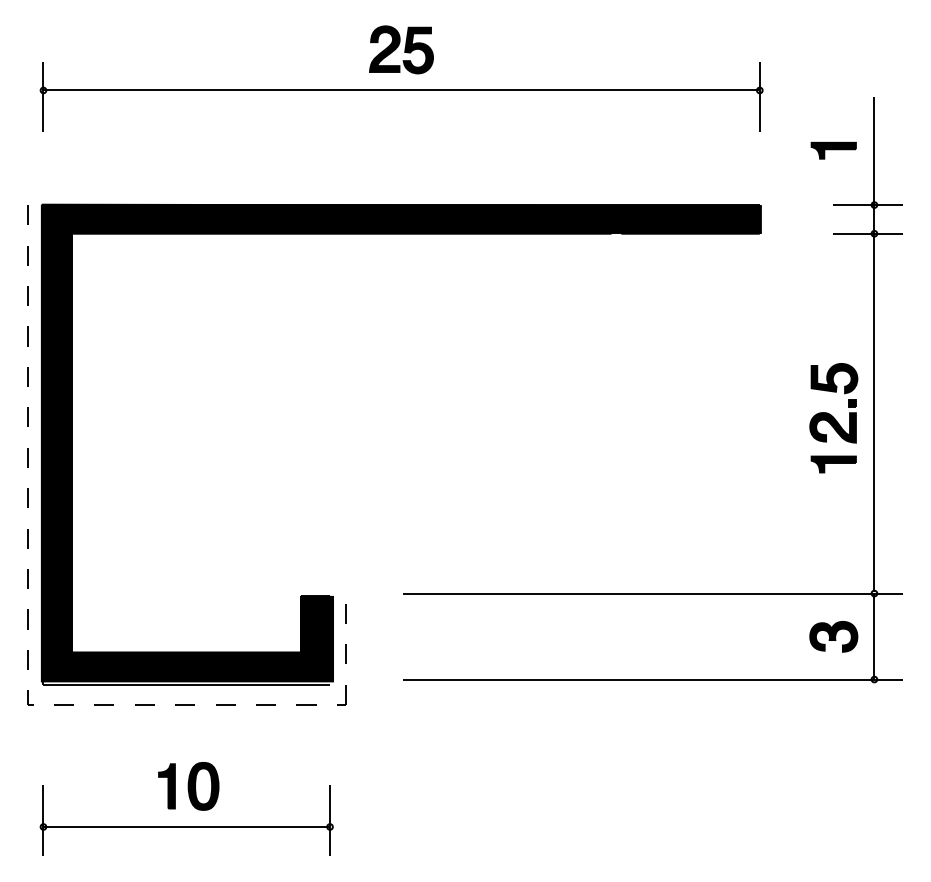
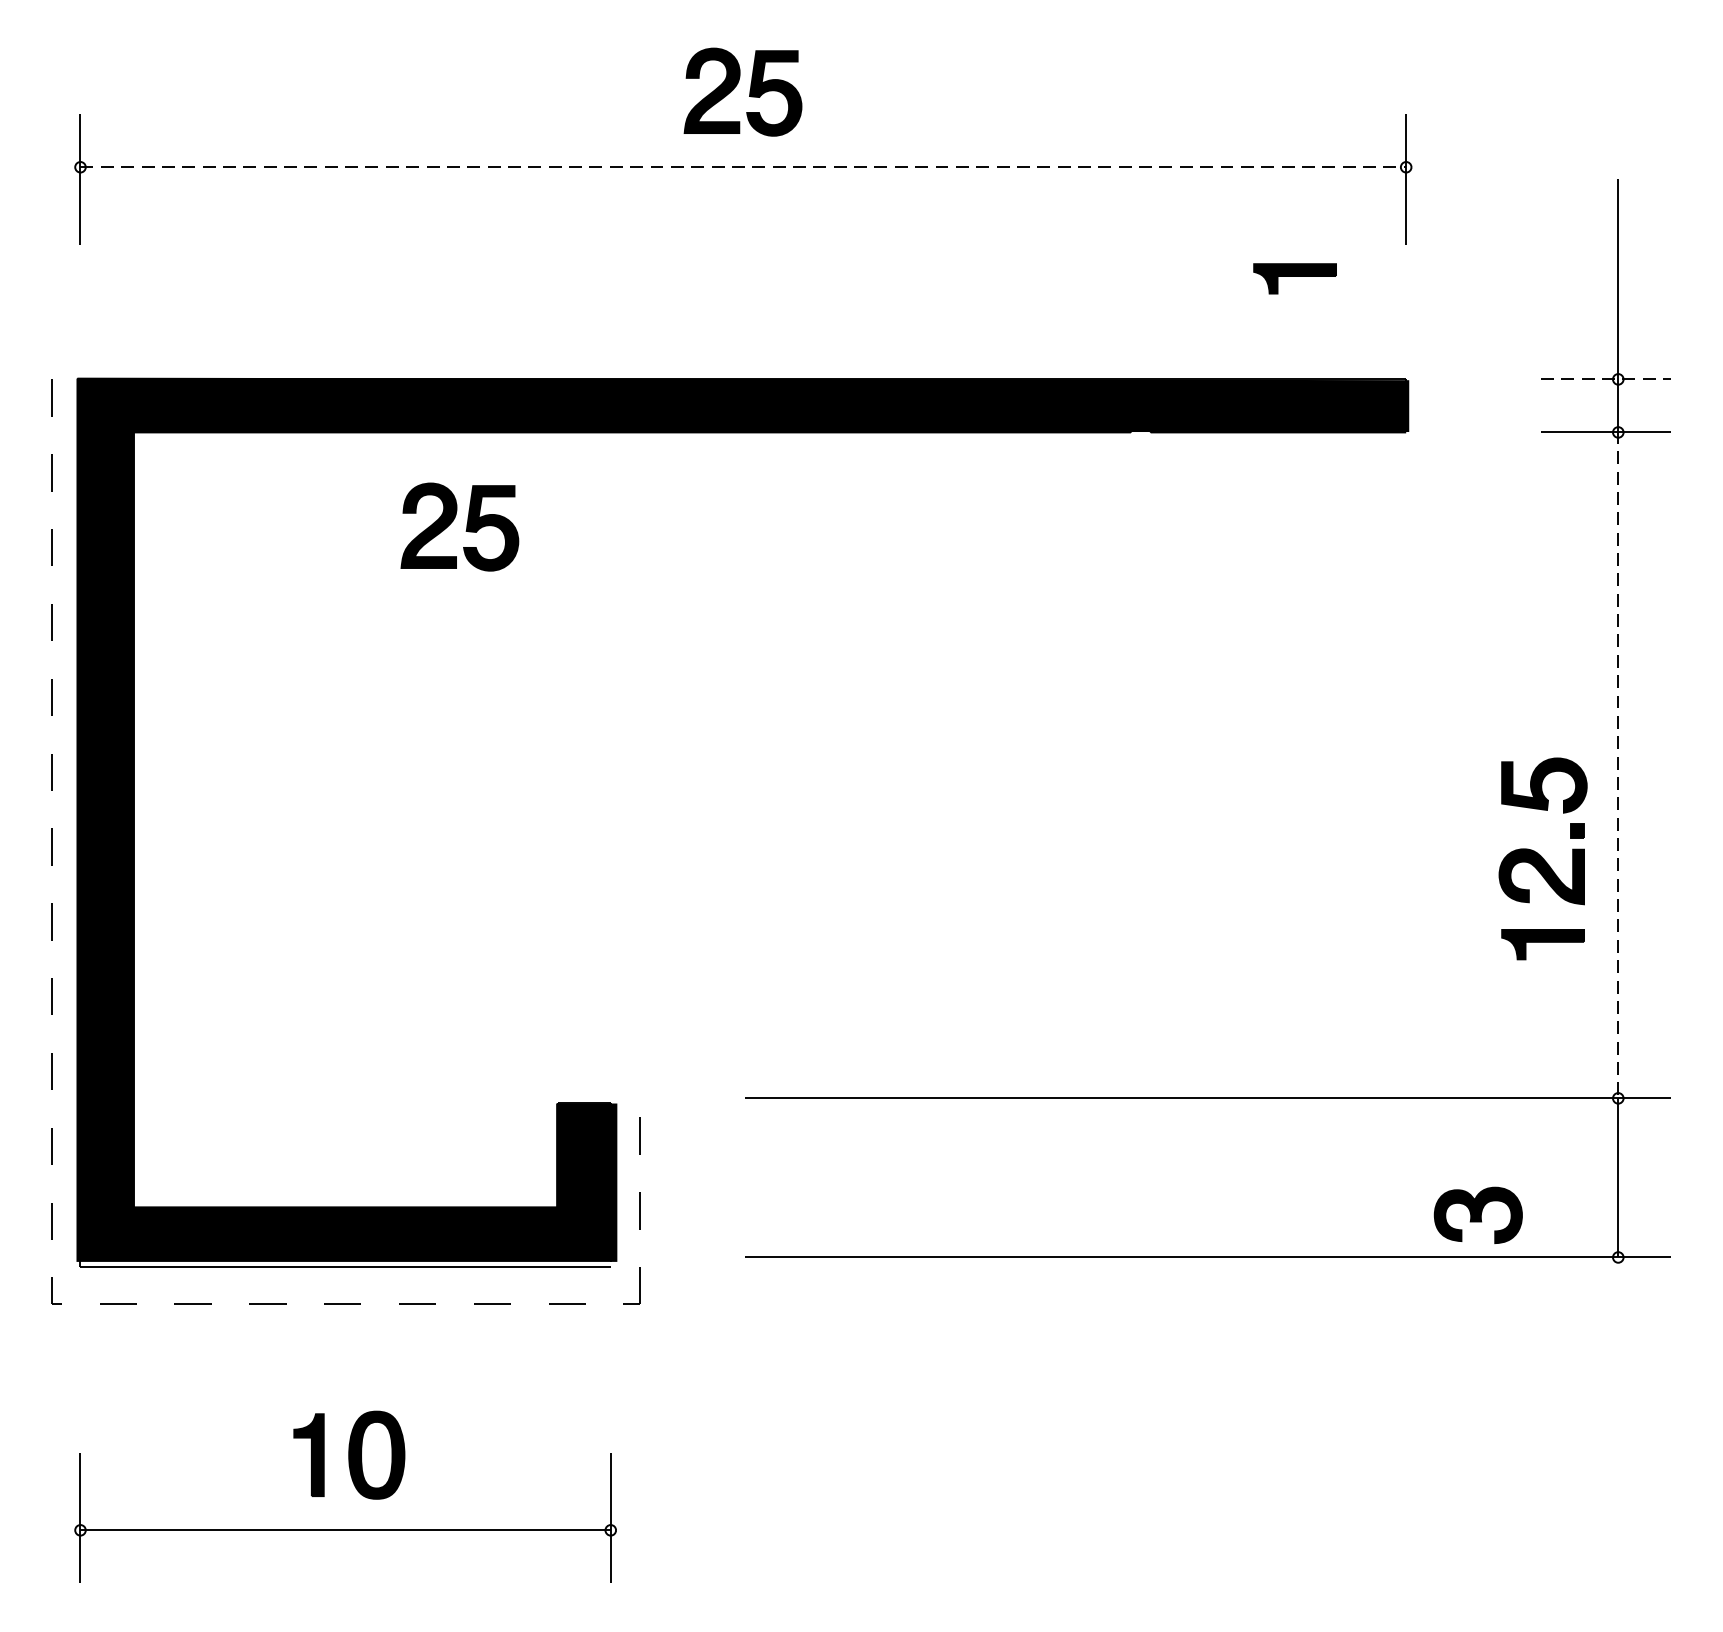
line: (402, 90) -> (744, 167), solid -> dashed
part: (833, 150) -> (1294, 278), moved
line: (868, 205) -> (1607, 380), solid -> dashed
part: (248, 284) -> (459, 526), added
line: (874, 412) -> (1618, 763), solid -> dashed
part: (833, 418) -> (1542, 859), moved
part: (833, 636) -> (1477, 1214), moved

